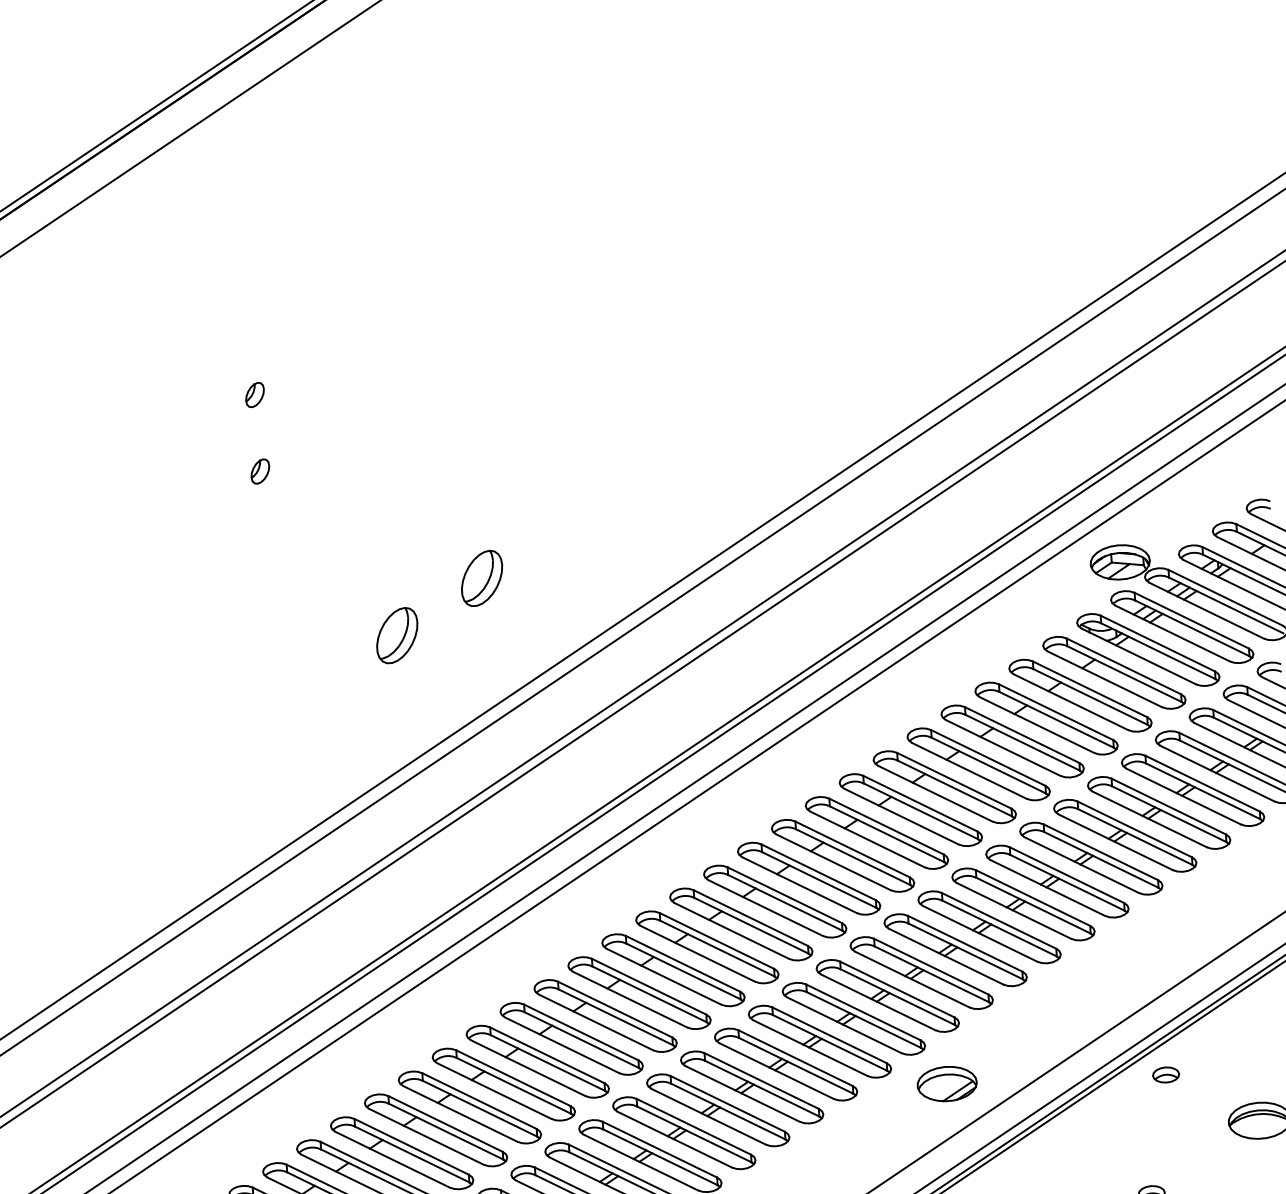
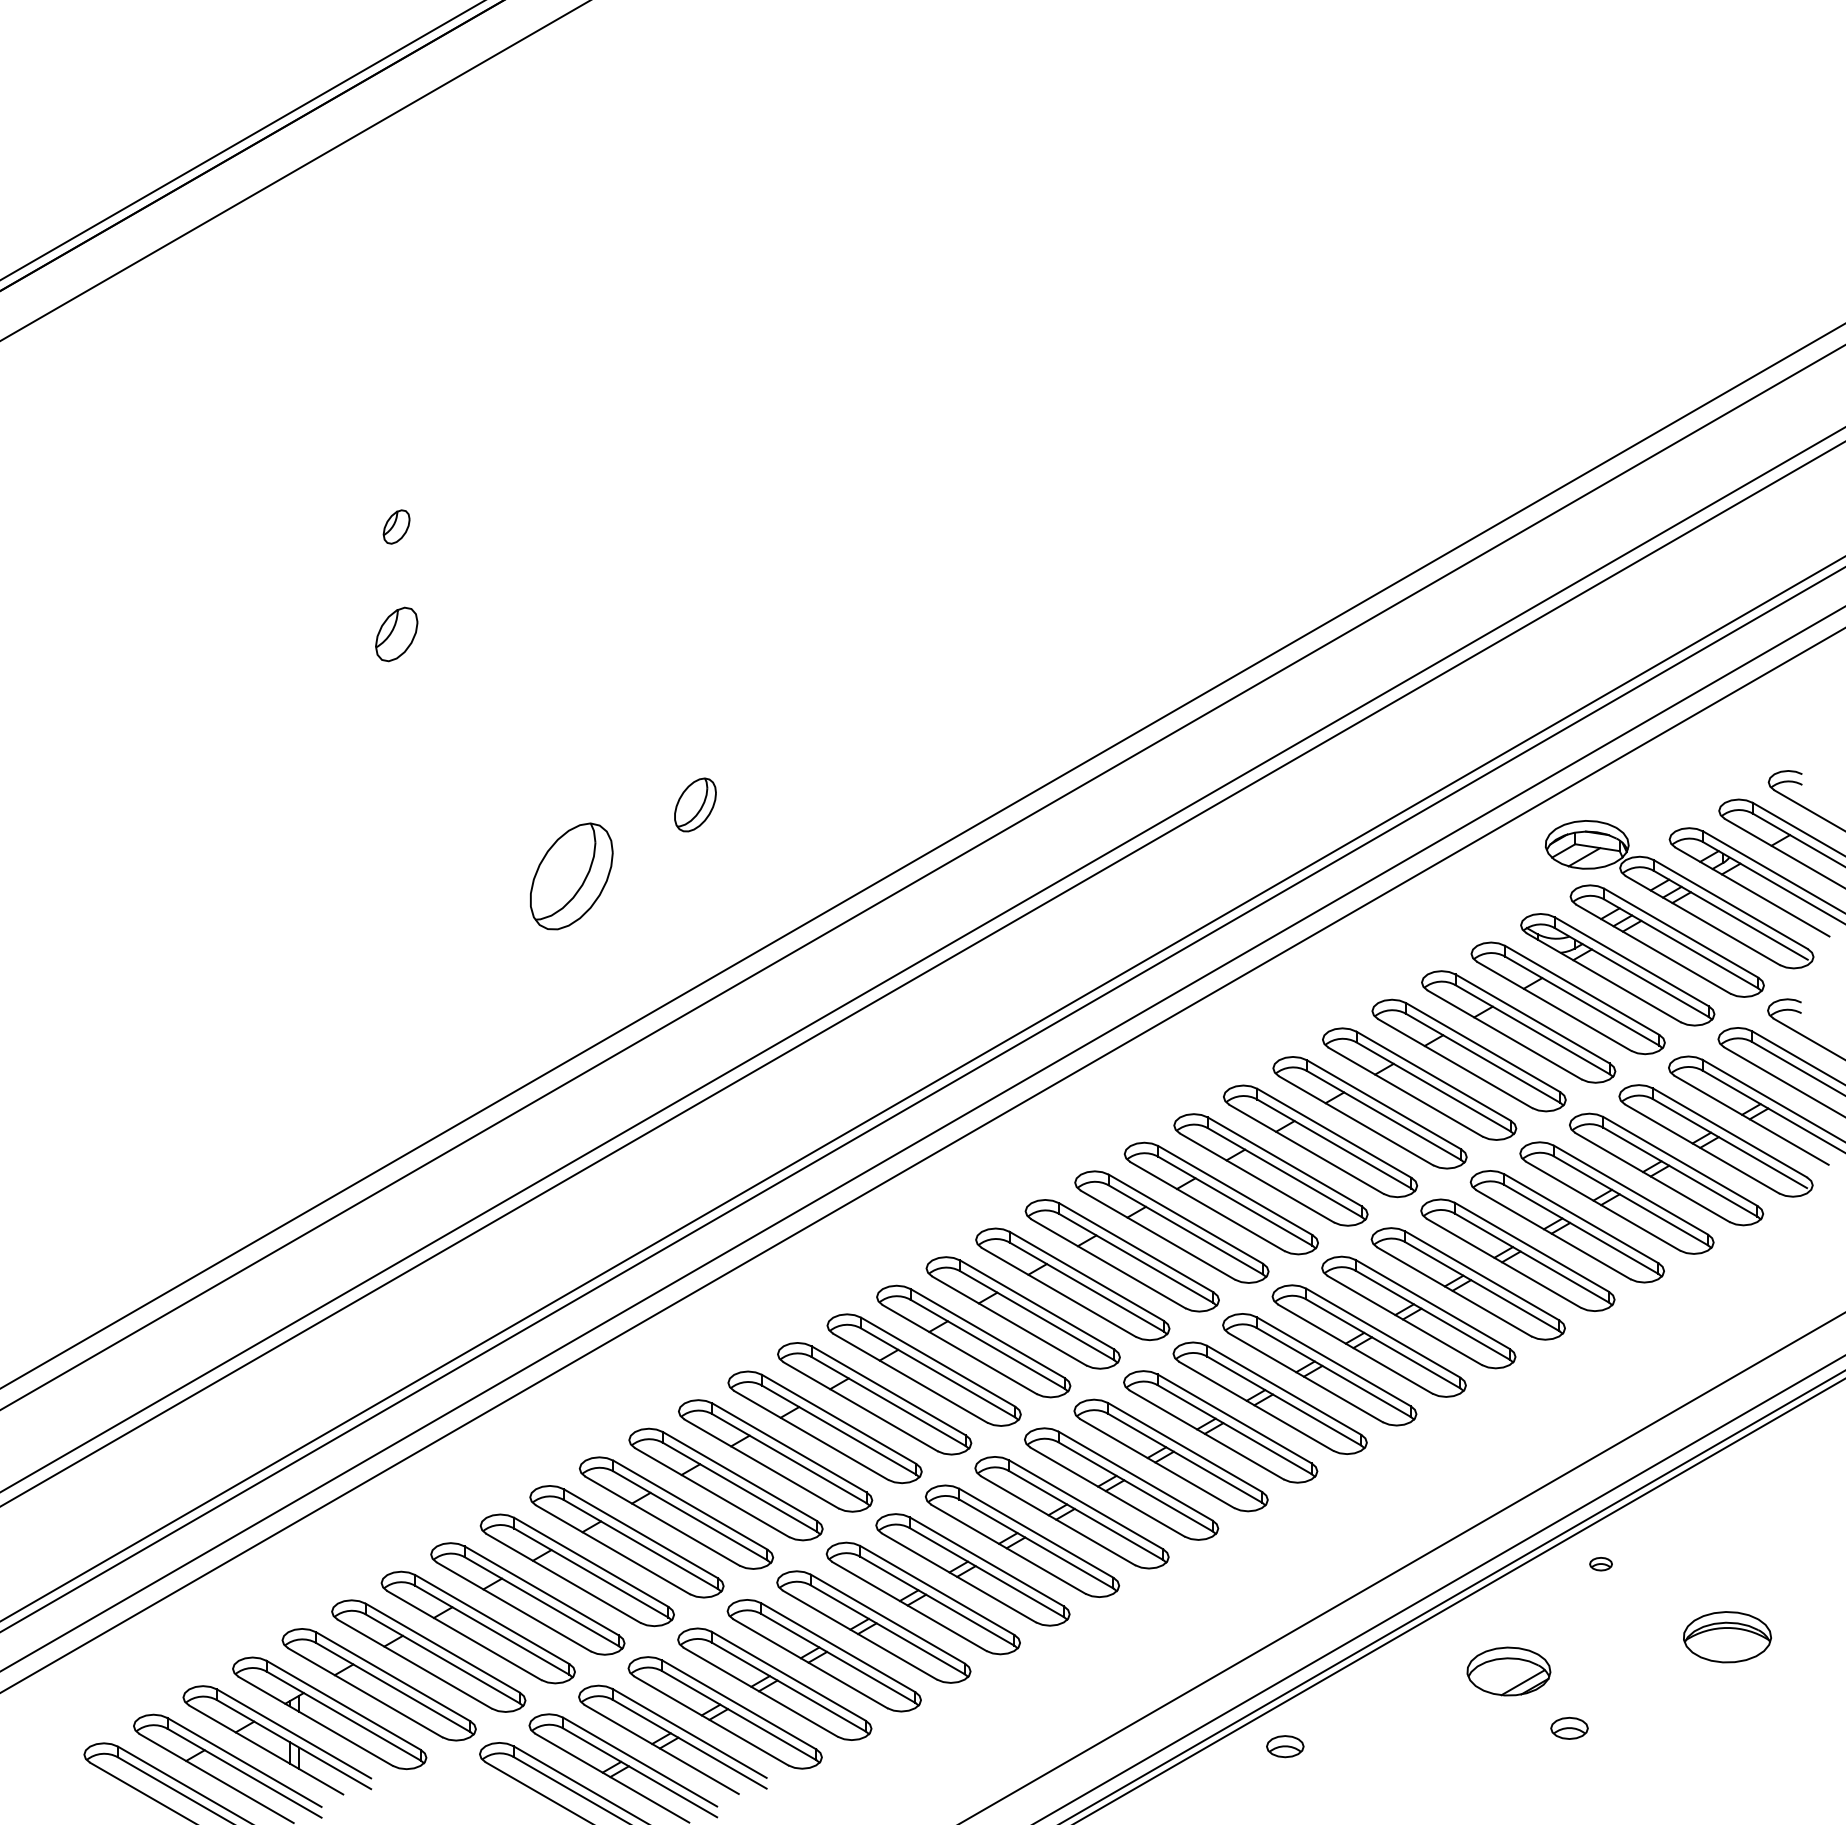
part: (260, 471) -> (396, 633), size x1.6
part: (482, 578) -> (695, 804), size x0.7
part: (397, 635) -> (571, 876), size x1.4
part: (1165, 1074) -> (1600, 1563), size x0.6
part: (946, 1084) -> (1508, 1671), moved

